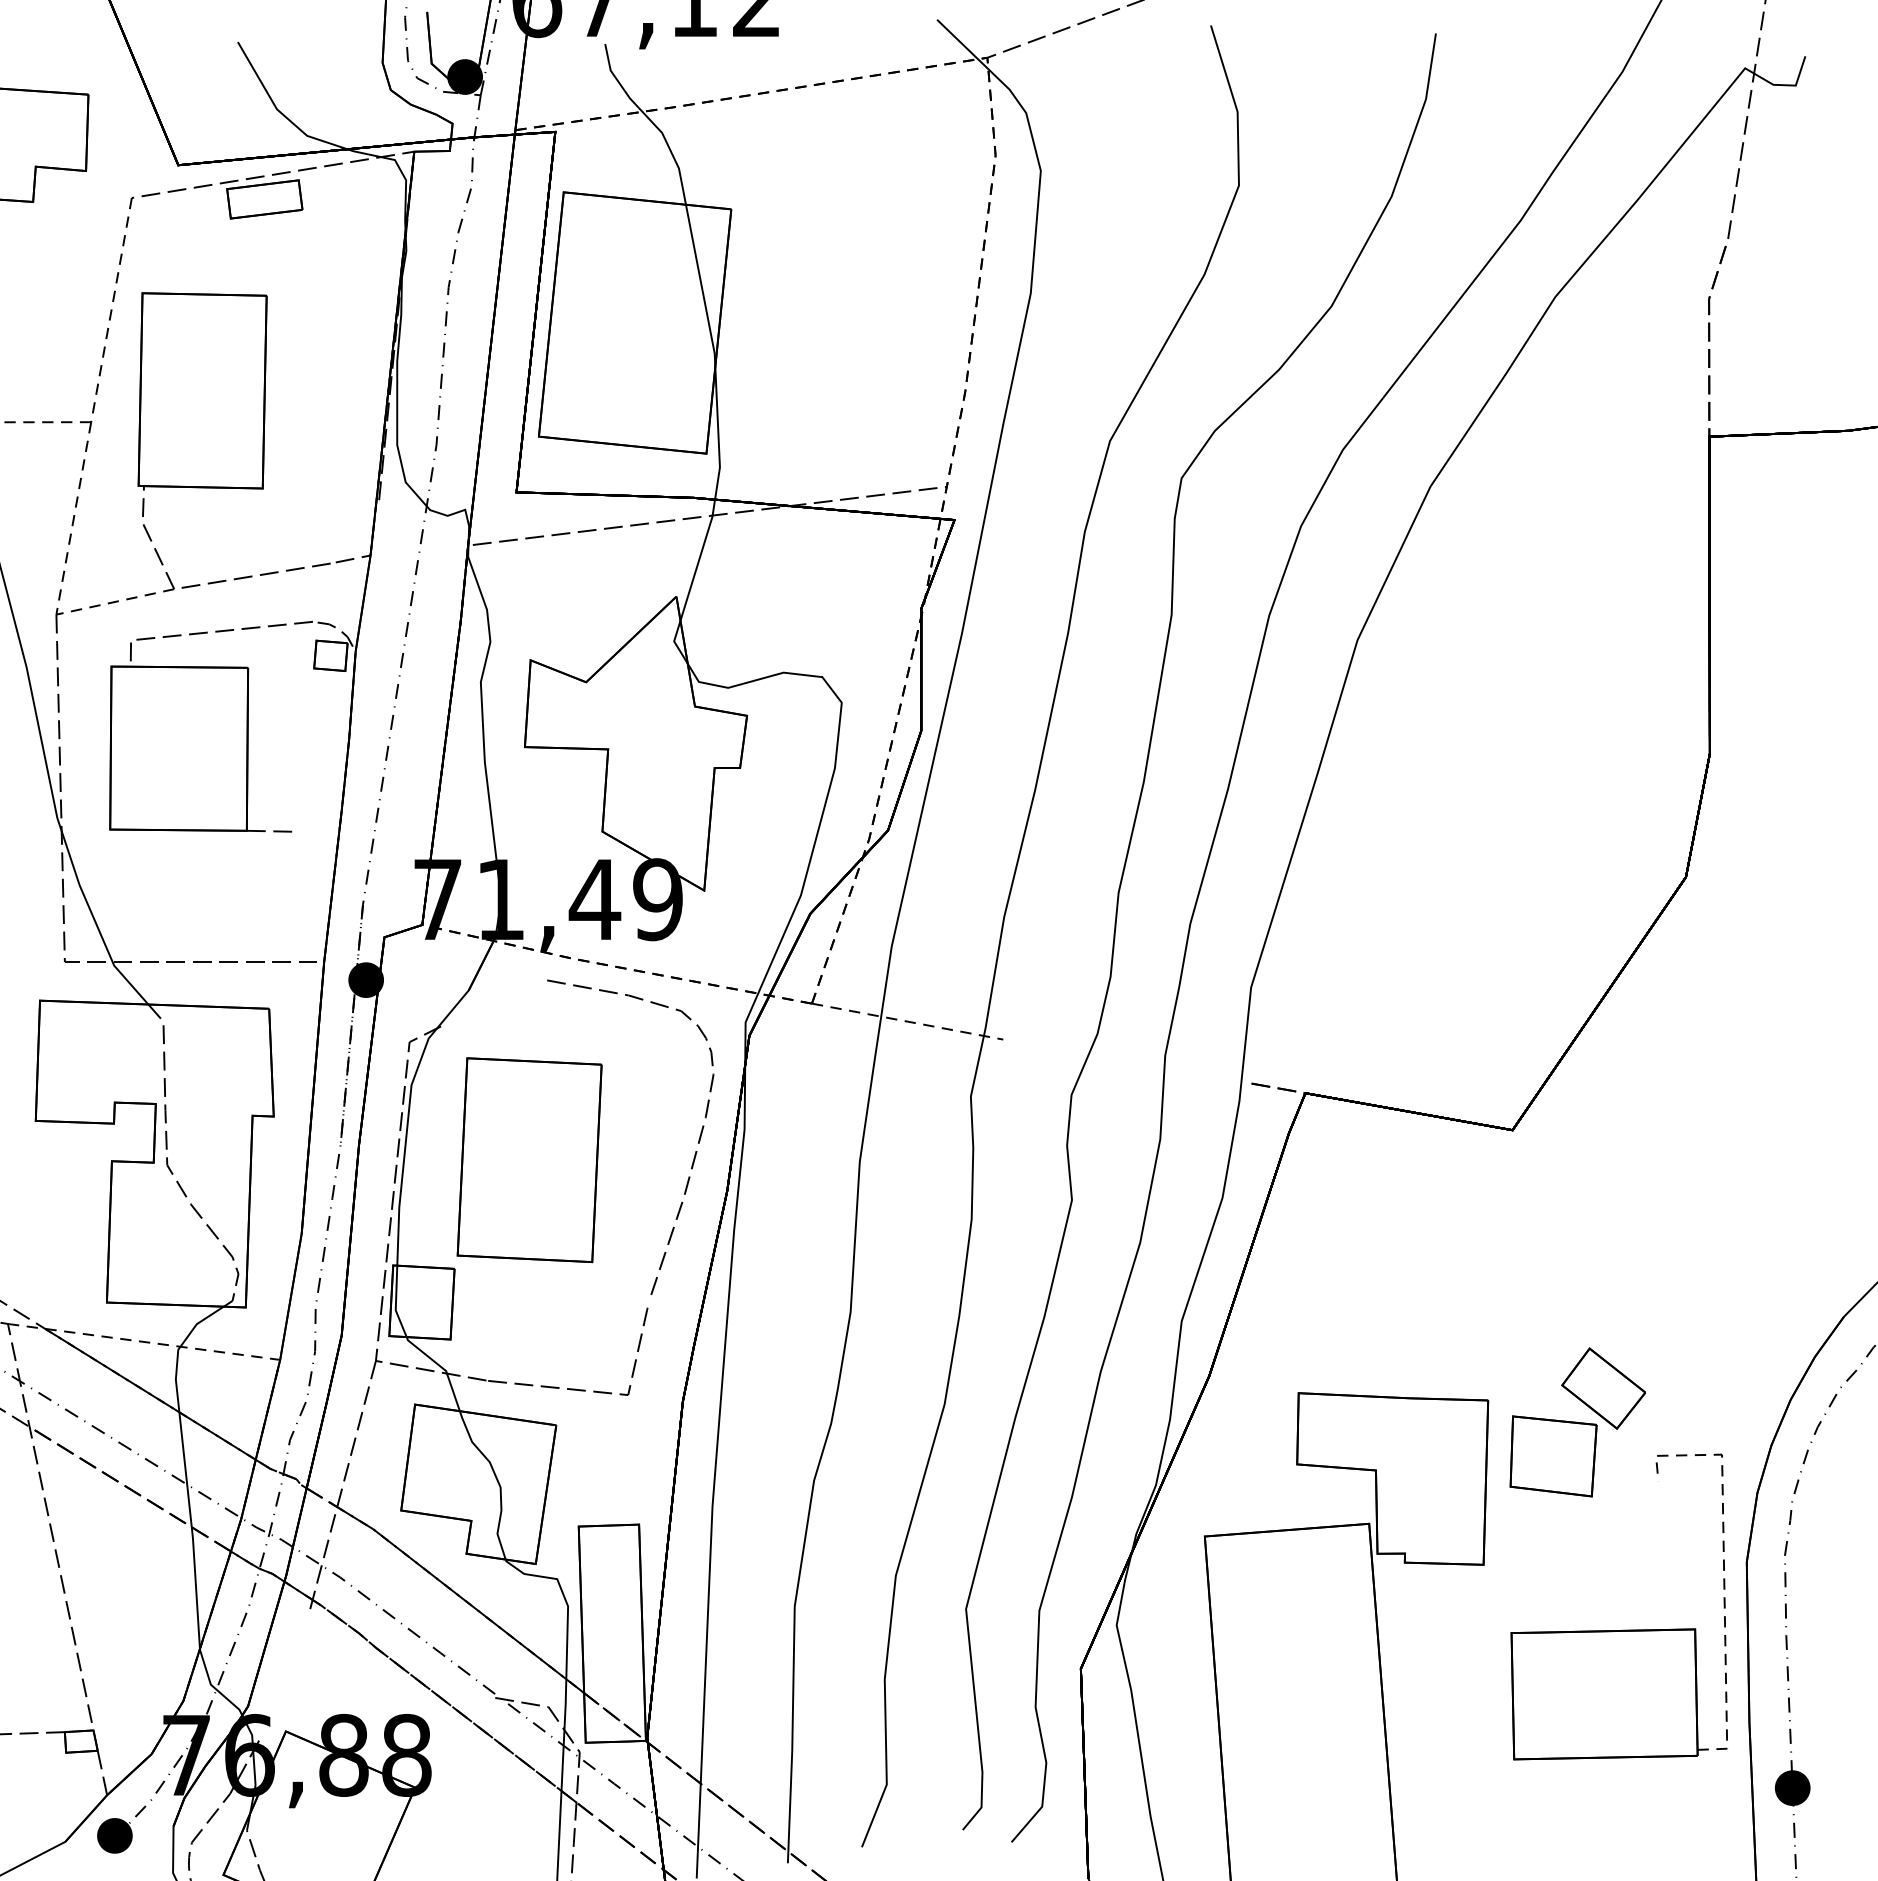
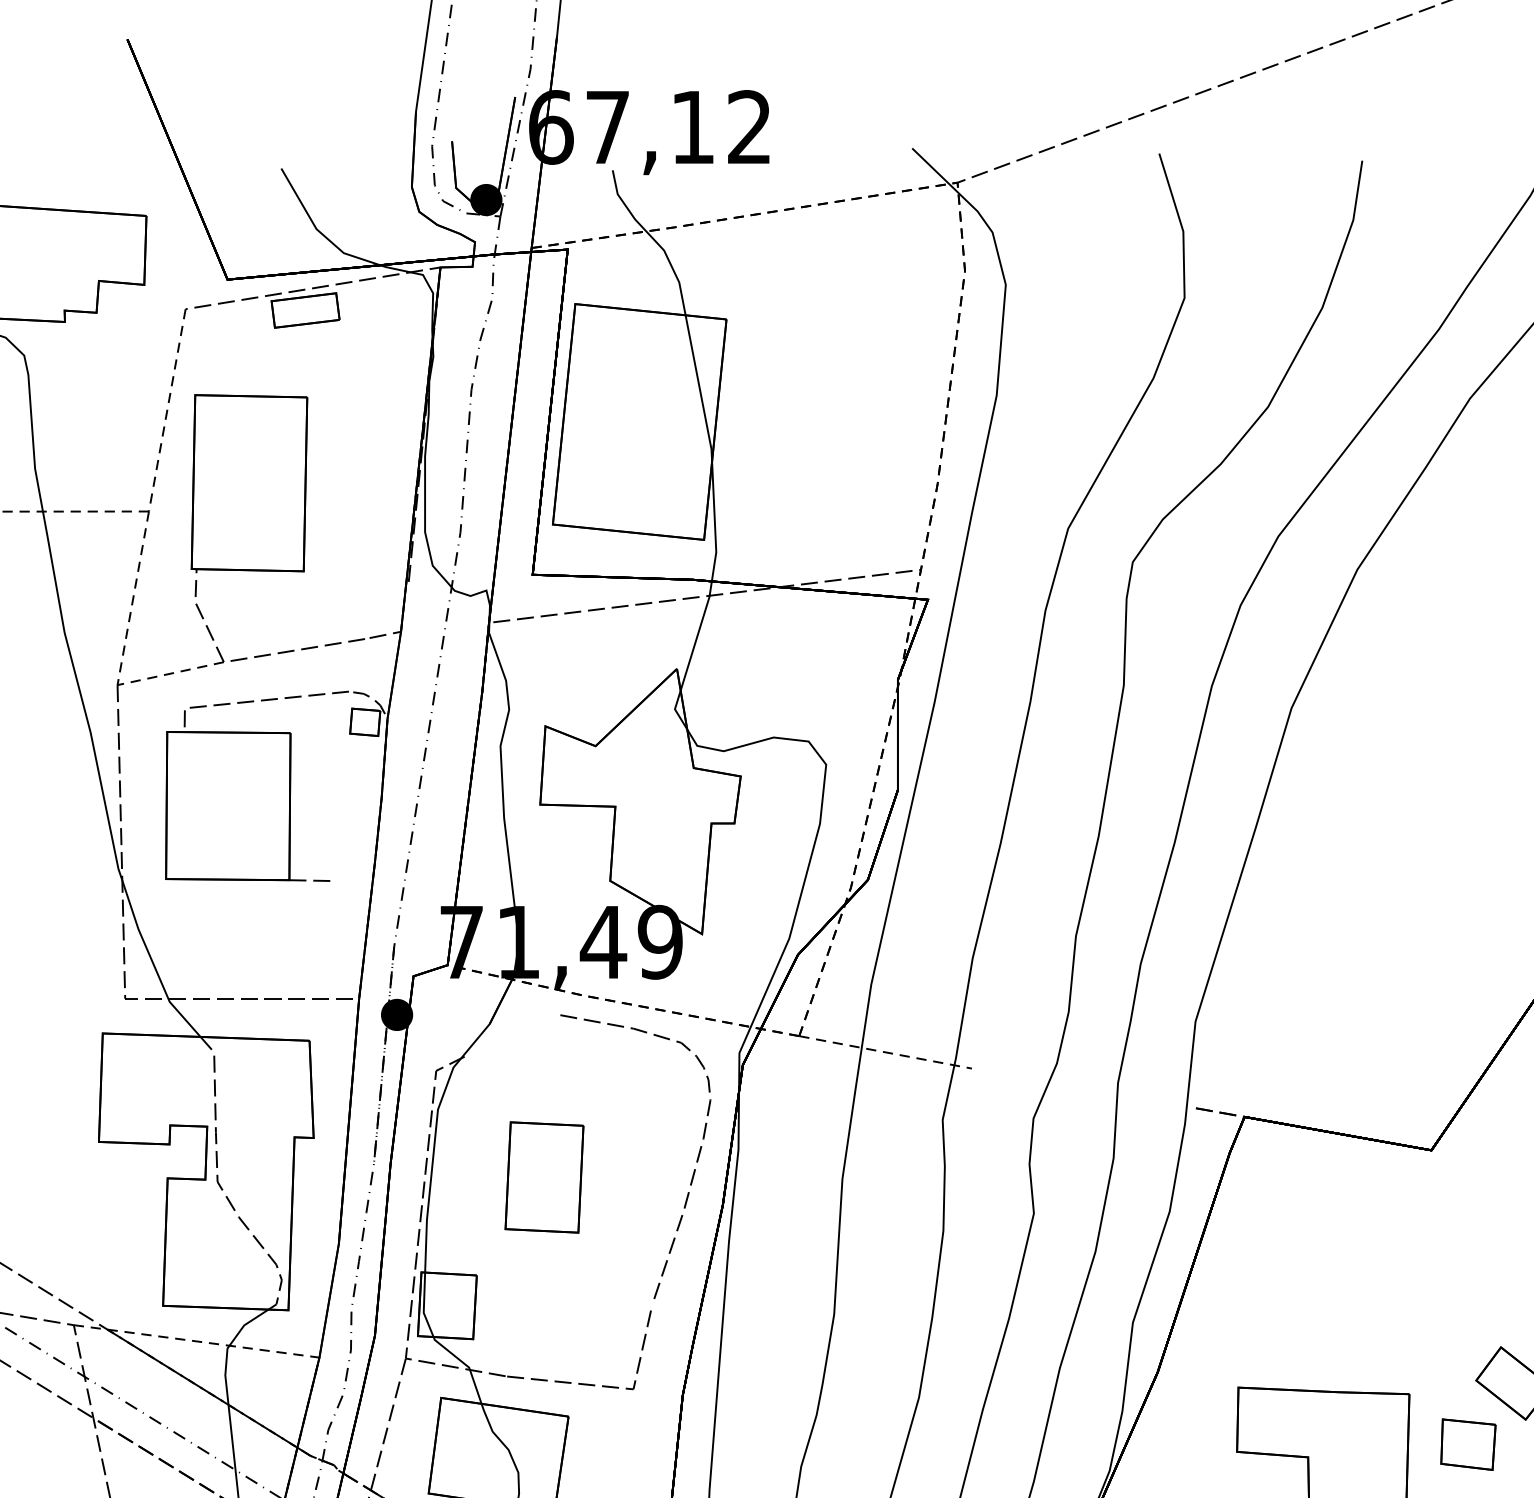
part: (529, 1160) -> (544, 1177), size x0.6
part: (1553, 1456) -> (1468, 1444), size x0.7

